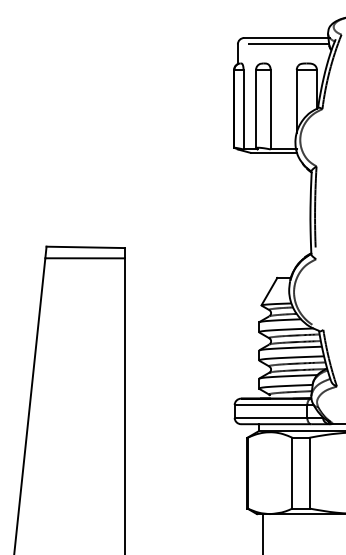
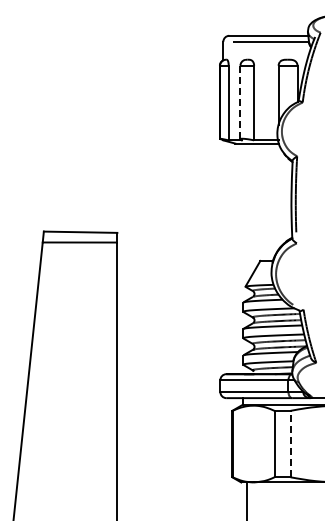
line: (256, 109) -> (240, 102), solid -> dashed
line: (309, 472) -> (290, 443), solid -> dashed

